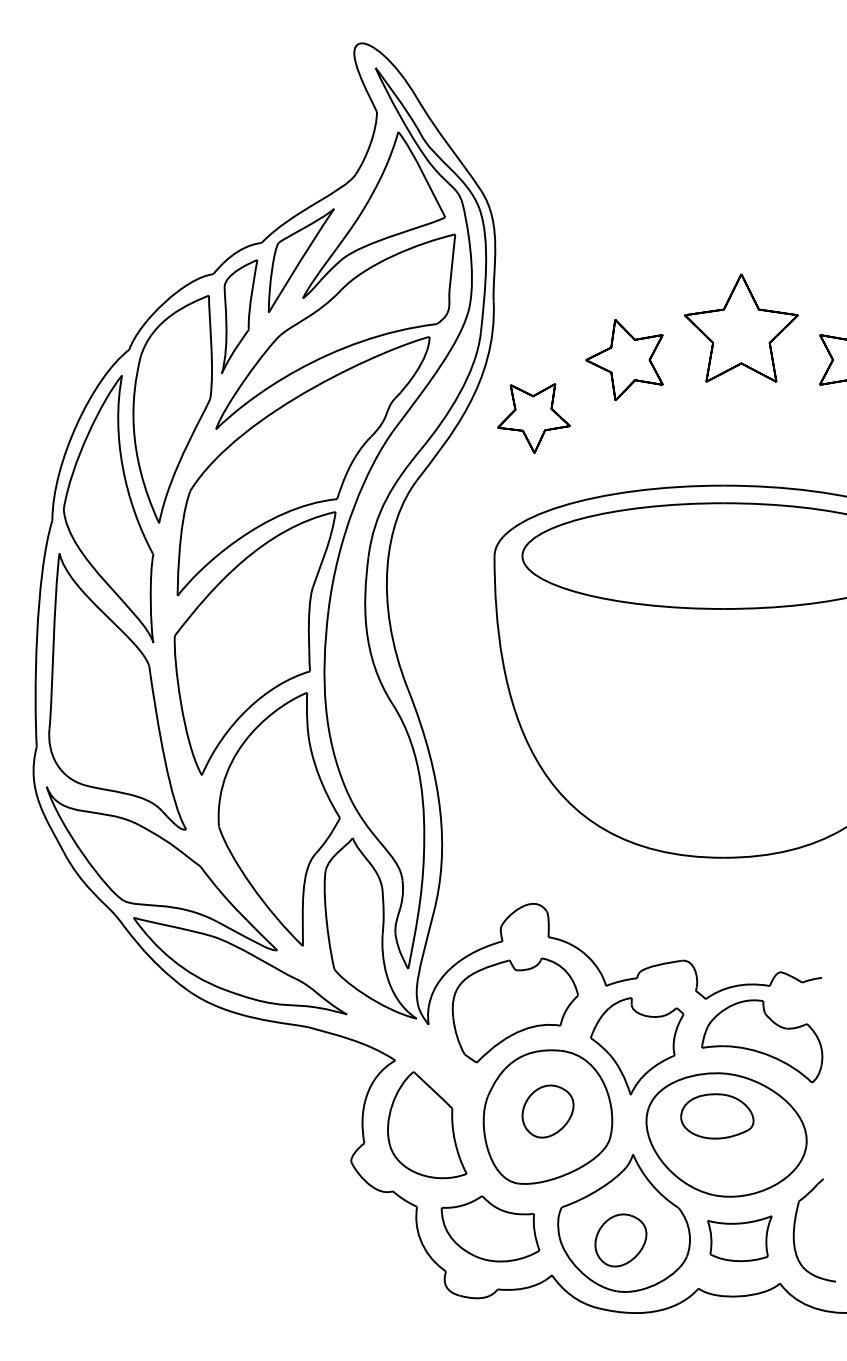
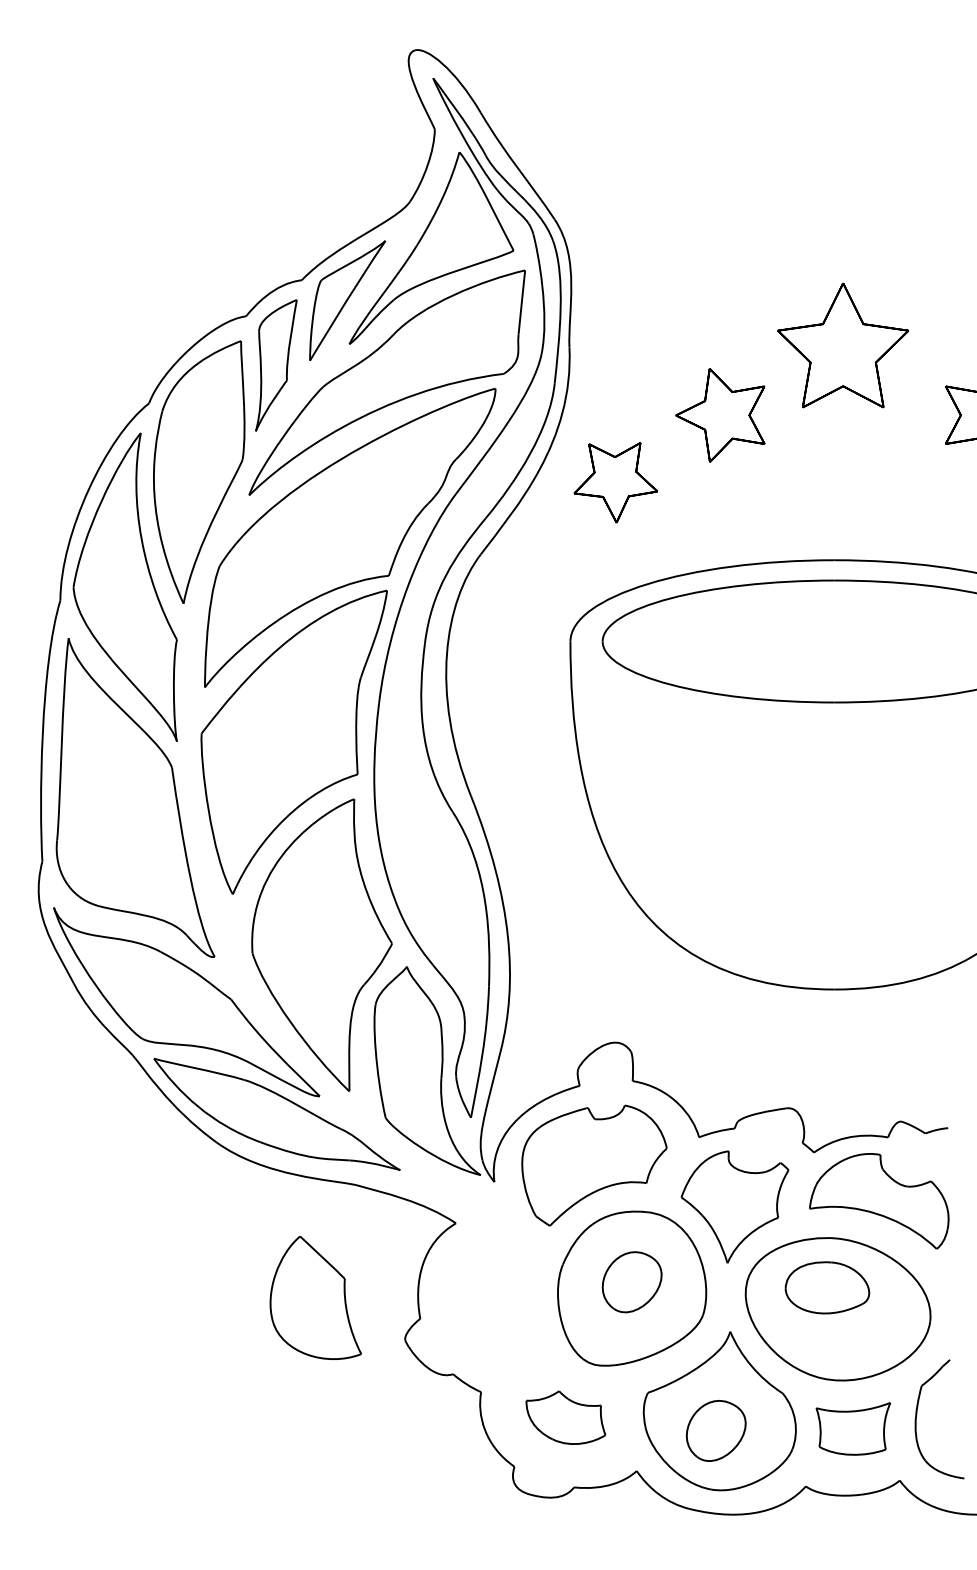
part: (741, 328) -> (843, 345), moved
part: (426, 1124) -> (315, 1297), moved
part: (490, 1228) -> (565, 1417), size x0.7

